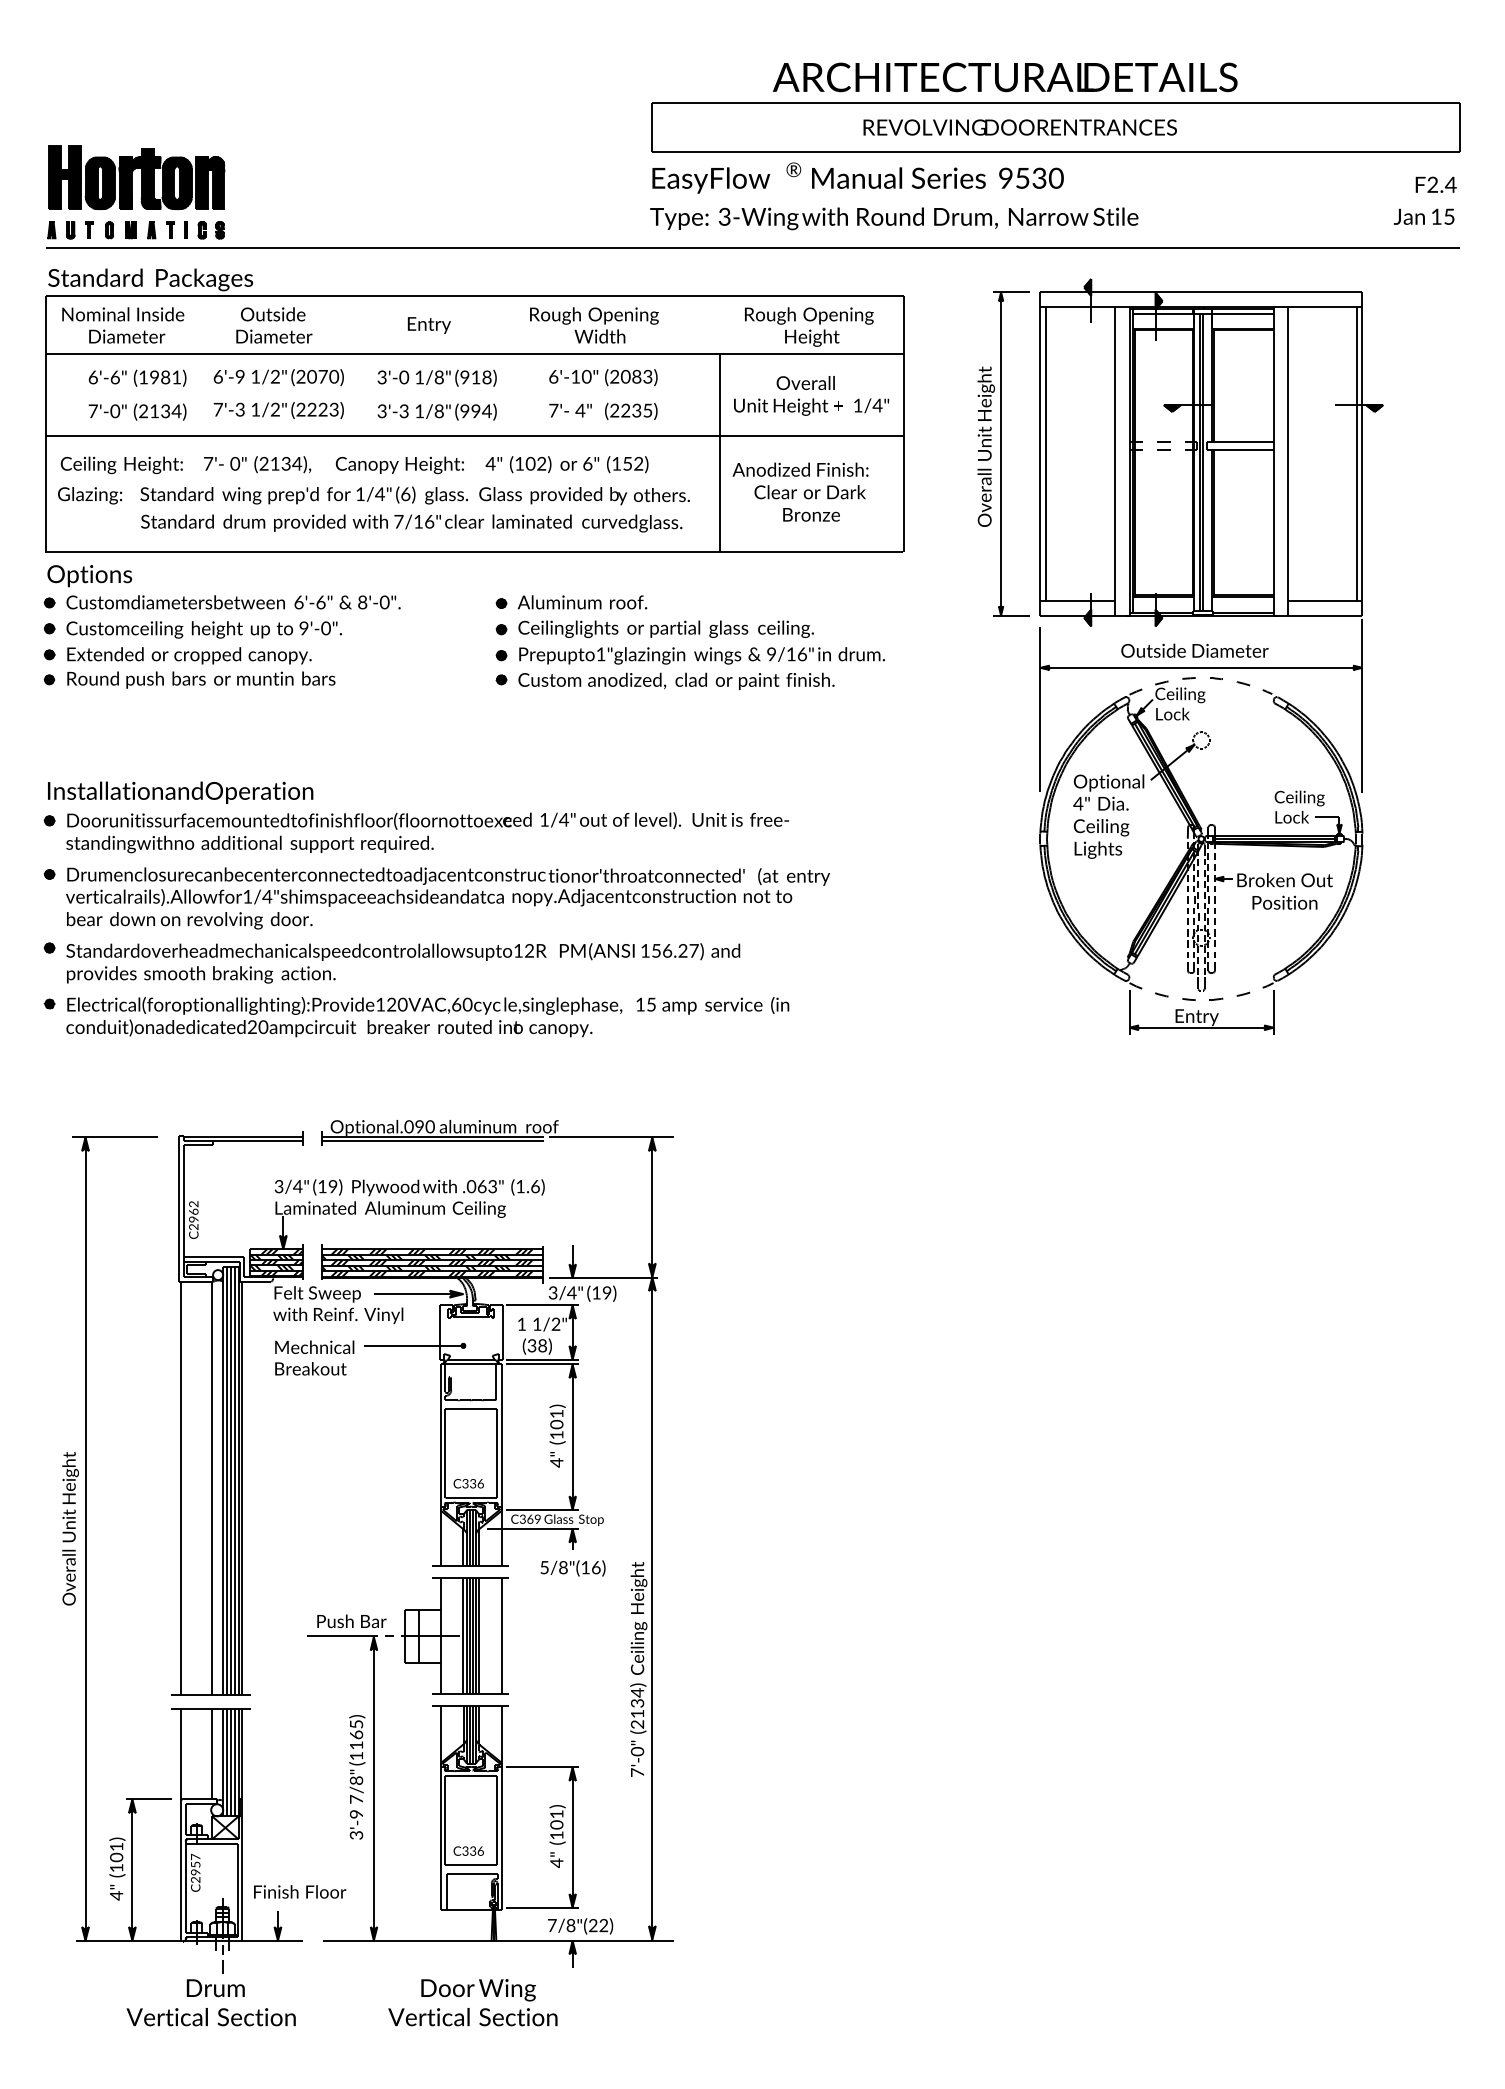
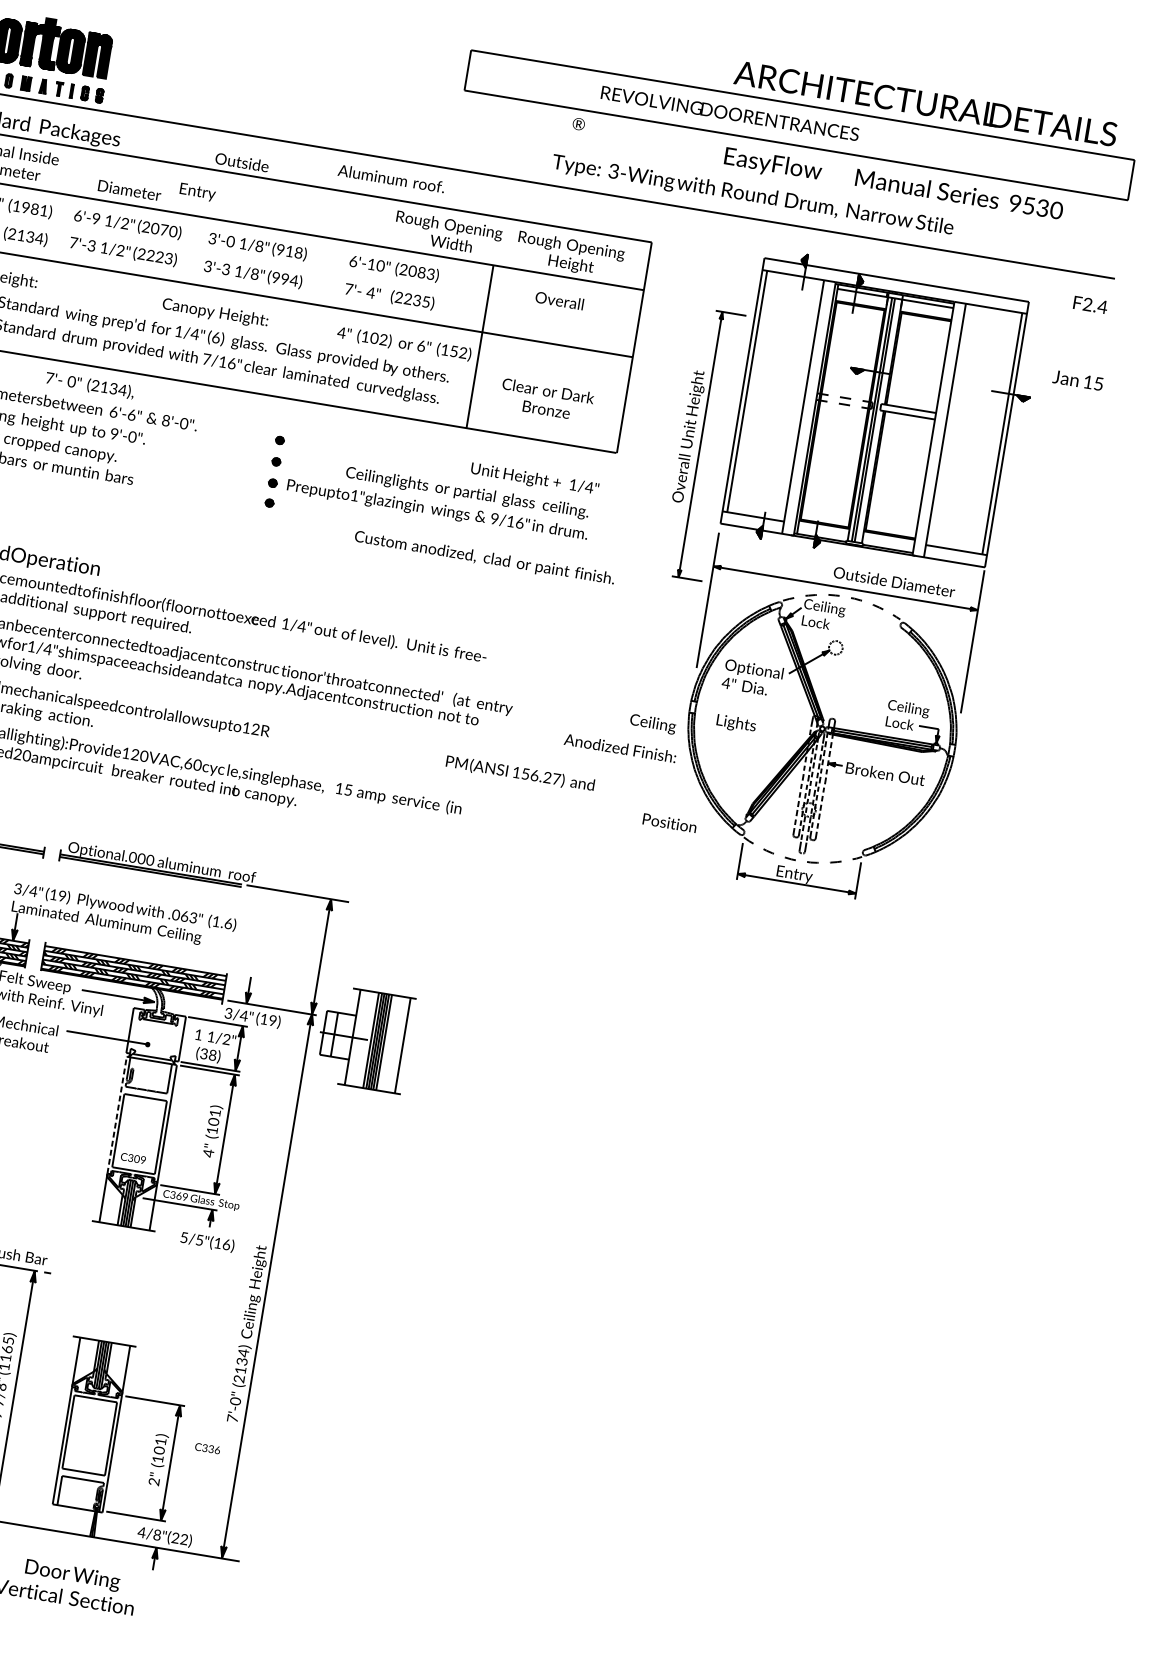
text: (1005, 77) -> (925, 103), moved
text: (1019, 127) -> (729, 113), moved
text: (857, 180) -> (893, 185), moved
text: (1435, 184) -> (1090, 304), moved
text: (1423, 216) -> (1077, 380), moved
text: (894, 218) -> (753, 195), moved
text: (273, 314) -> (242, 162), moved
text: (428, 325) -> (197, 192), moved
text: (594, 325) -> (448, 233), moved
text: (811, 406) -> (534, 479), moved
part: (1003, 453) -> (702, 444), moved
text: (257, 464) -> (90, 385), moved
text: (566, 464) -> (403, 343), moved
text: (800, 469) -> (620, 748), moved
text: (582, 602) -> (391, 178), moved
text: (665, 628) -> (466, 492), moved
text: (1194, 650) -> (894, 581), moved
text: (676, 680) -> (484, 557), moved
text: (1101, 827) -> (652, 723), moved
text: (1284, 902) -> (669, 822), moved
text: (650, 951) -> (520, 773), moved
text: (419, 1127) -> (141, 859), Optional.090 -> Optional.000
line: (440, 1435) -> (116, 1115), solid -> dashed
text: (476, 1483) -> (139, 1159), C336 -> C309
text: (563, 1567) -> (199, 1240), 5/8"(16) -> 5/5"(16)
part: (454, 1635) -> (363, 1038), moved
text: (468, 1850) -> (207, 1448), moved
text: (556, 1863) -> (153, 1482), 4" -> 2"
text: (551, 1925) -> (141, 1532), 7/8"(22) -> 4/8"(22)

